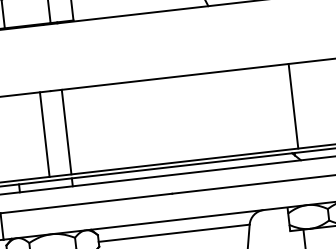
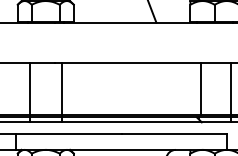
line: (44, 135) -> (29, 89), moved

